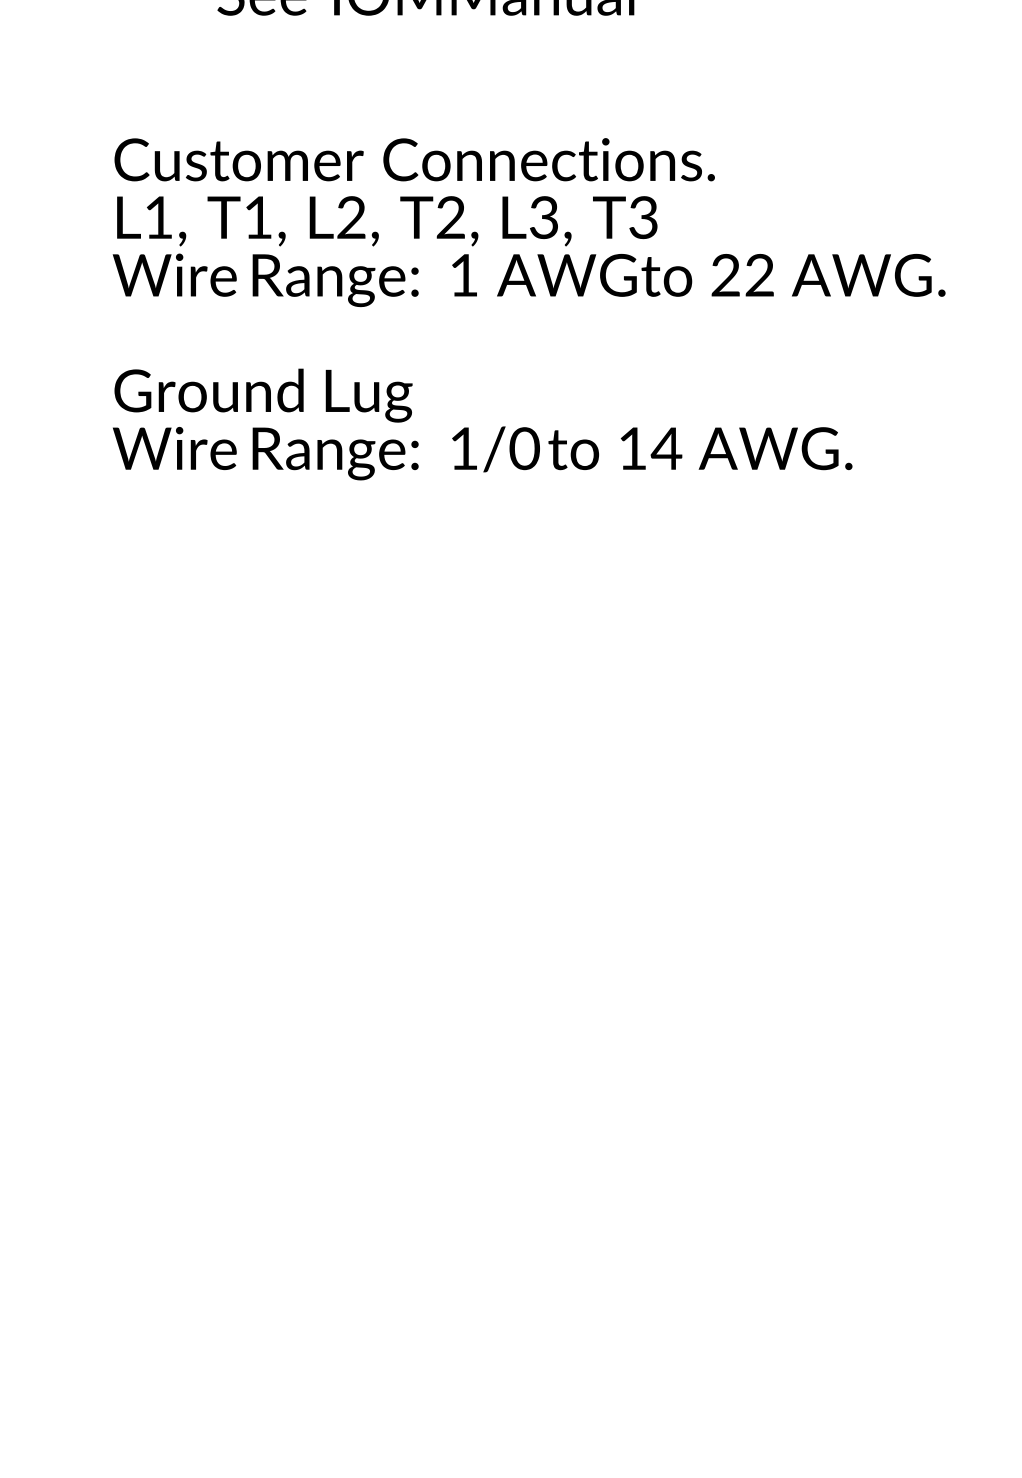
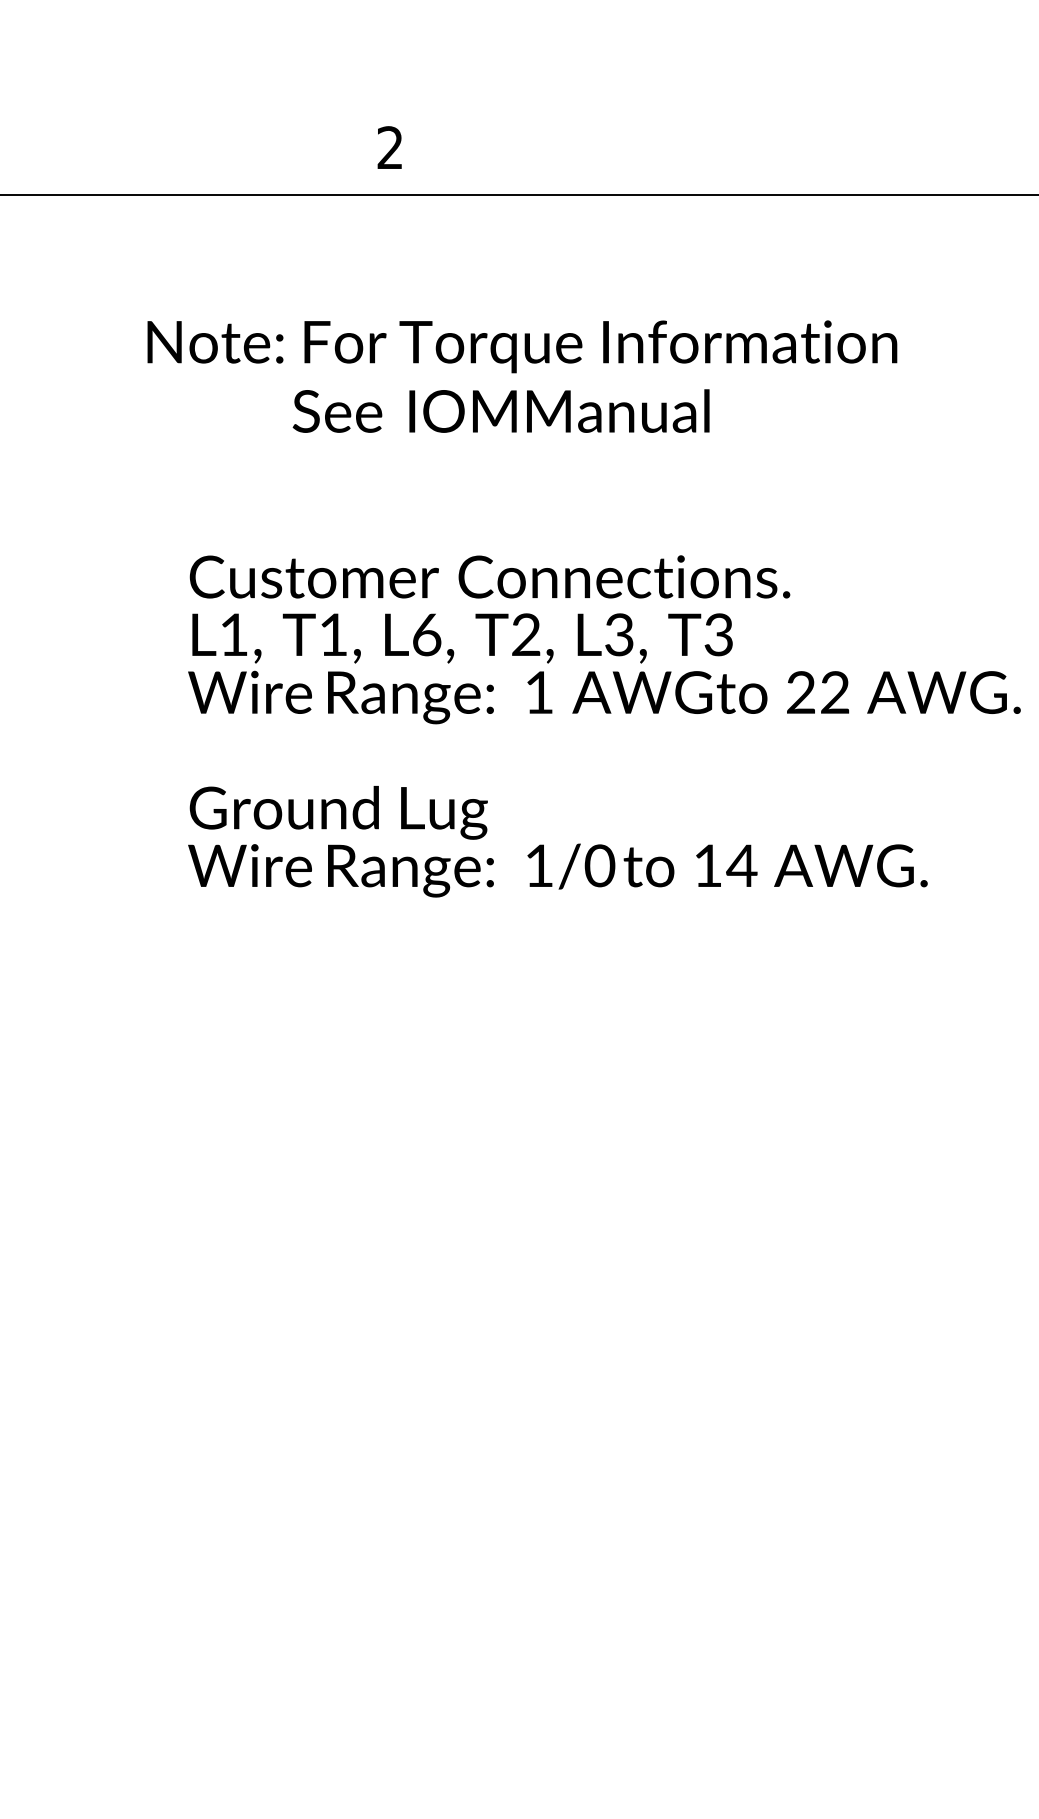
text: (351, 217) -> (426, 634), L2, -> L6,

